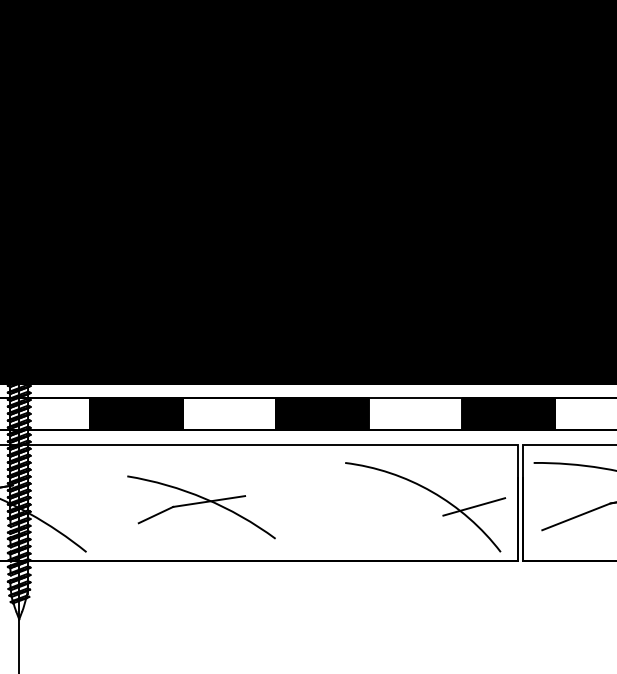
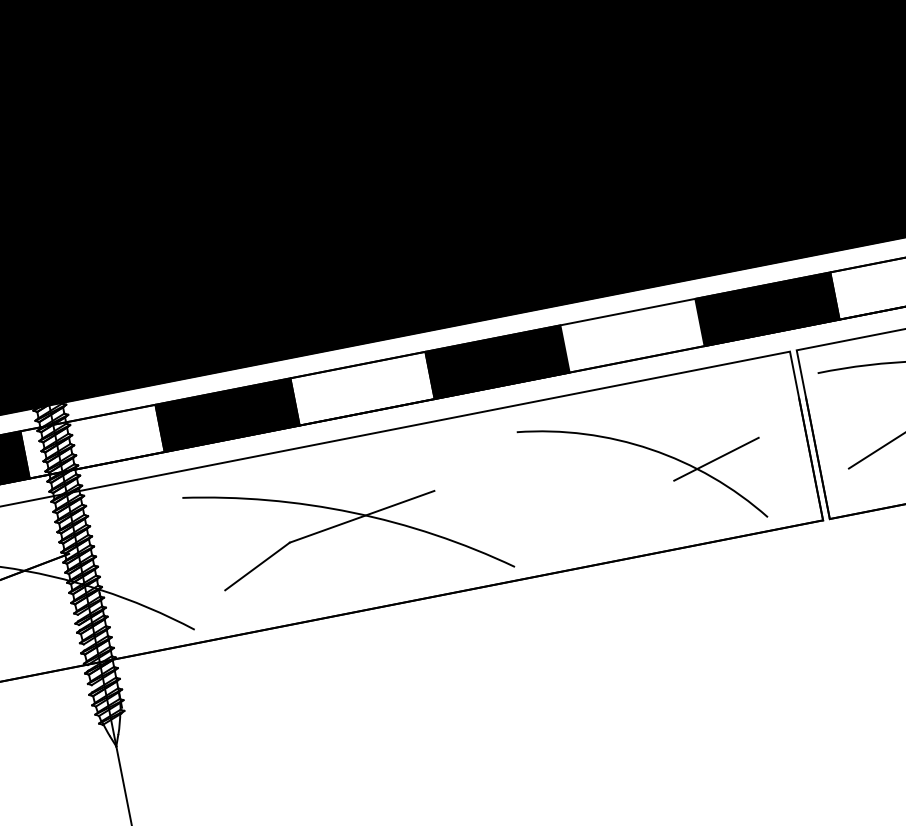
part: (432, 493) -> (652, 451), moved
part: (201, 507) -> (348, 532), size x1.43

